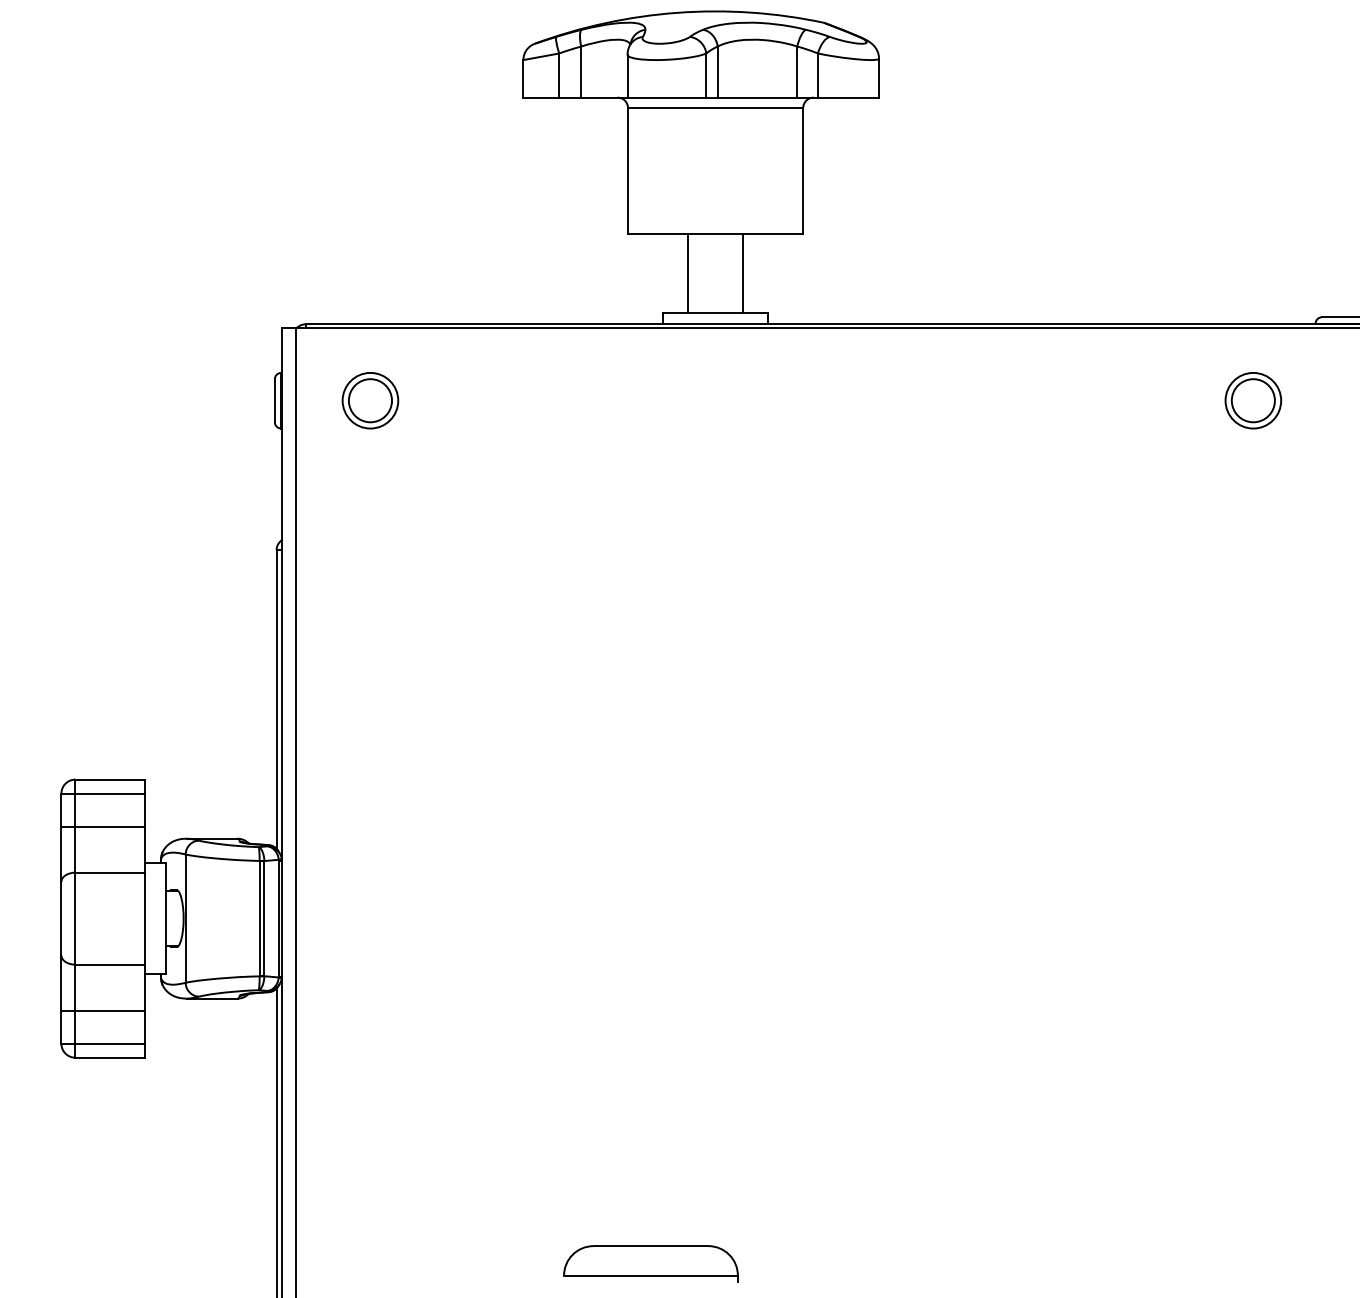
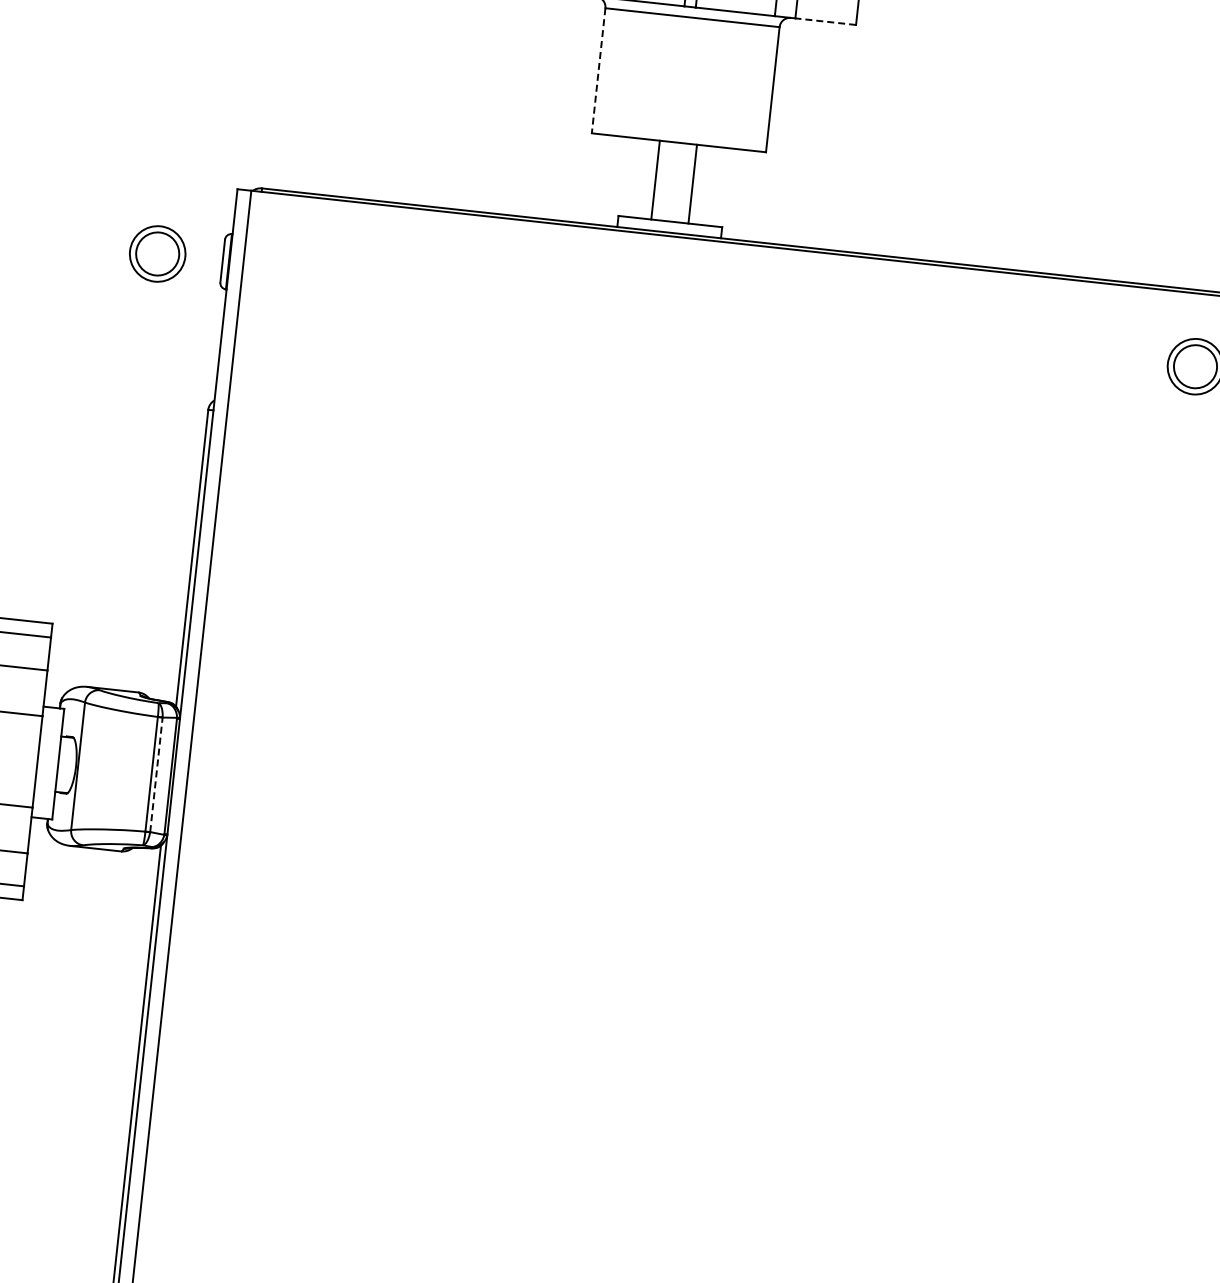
line: (848, 97) -> (825, 21), solid -> dashed
line: (628, 170) -> (599, 70), solid -> dashed
line: (687, 273) -> (692, 184), moved
line: (743, 273) -> (655, 180), moved
part: (370, 400) -> (157, 253), moved
line: (264, 918) -> (156, 774), solid -> dashed
part: (650, 1263) -> (502, 1159), removed

